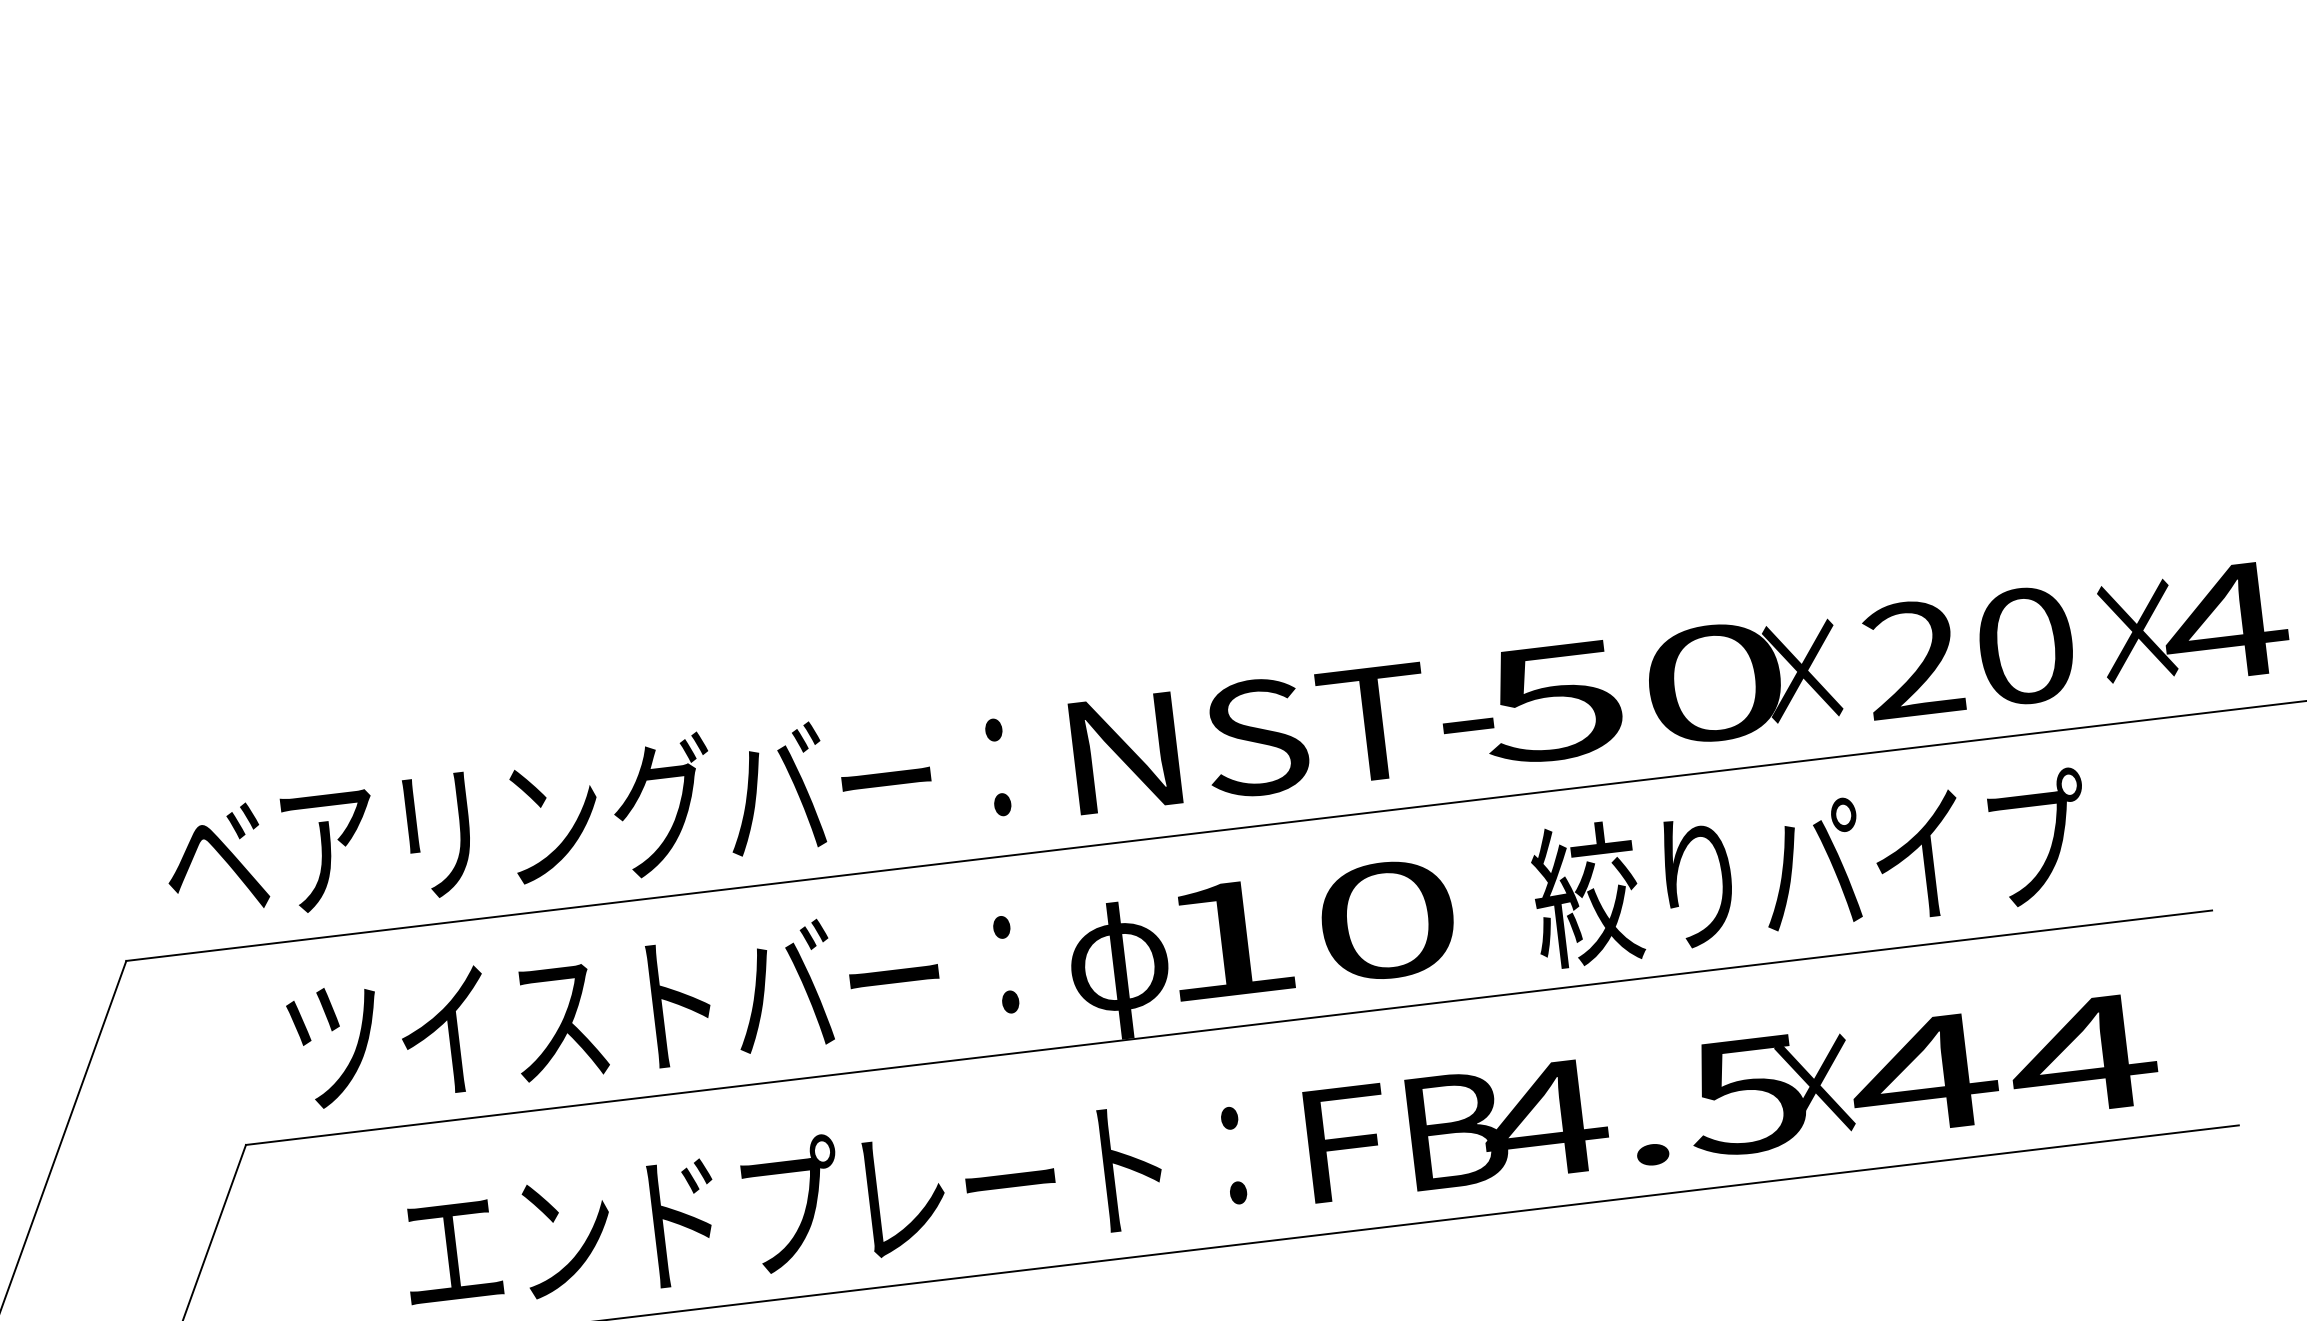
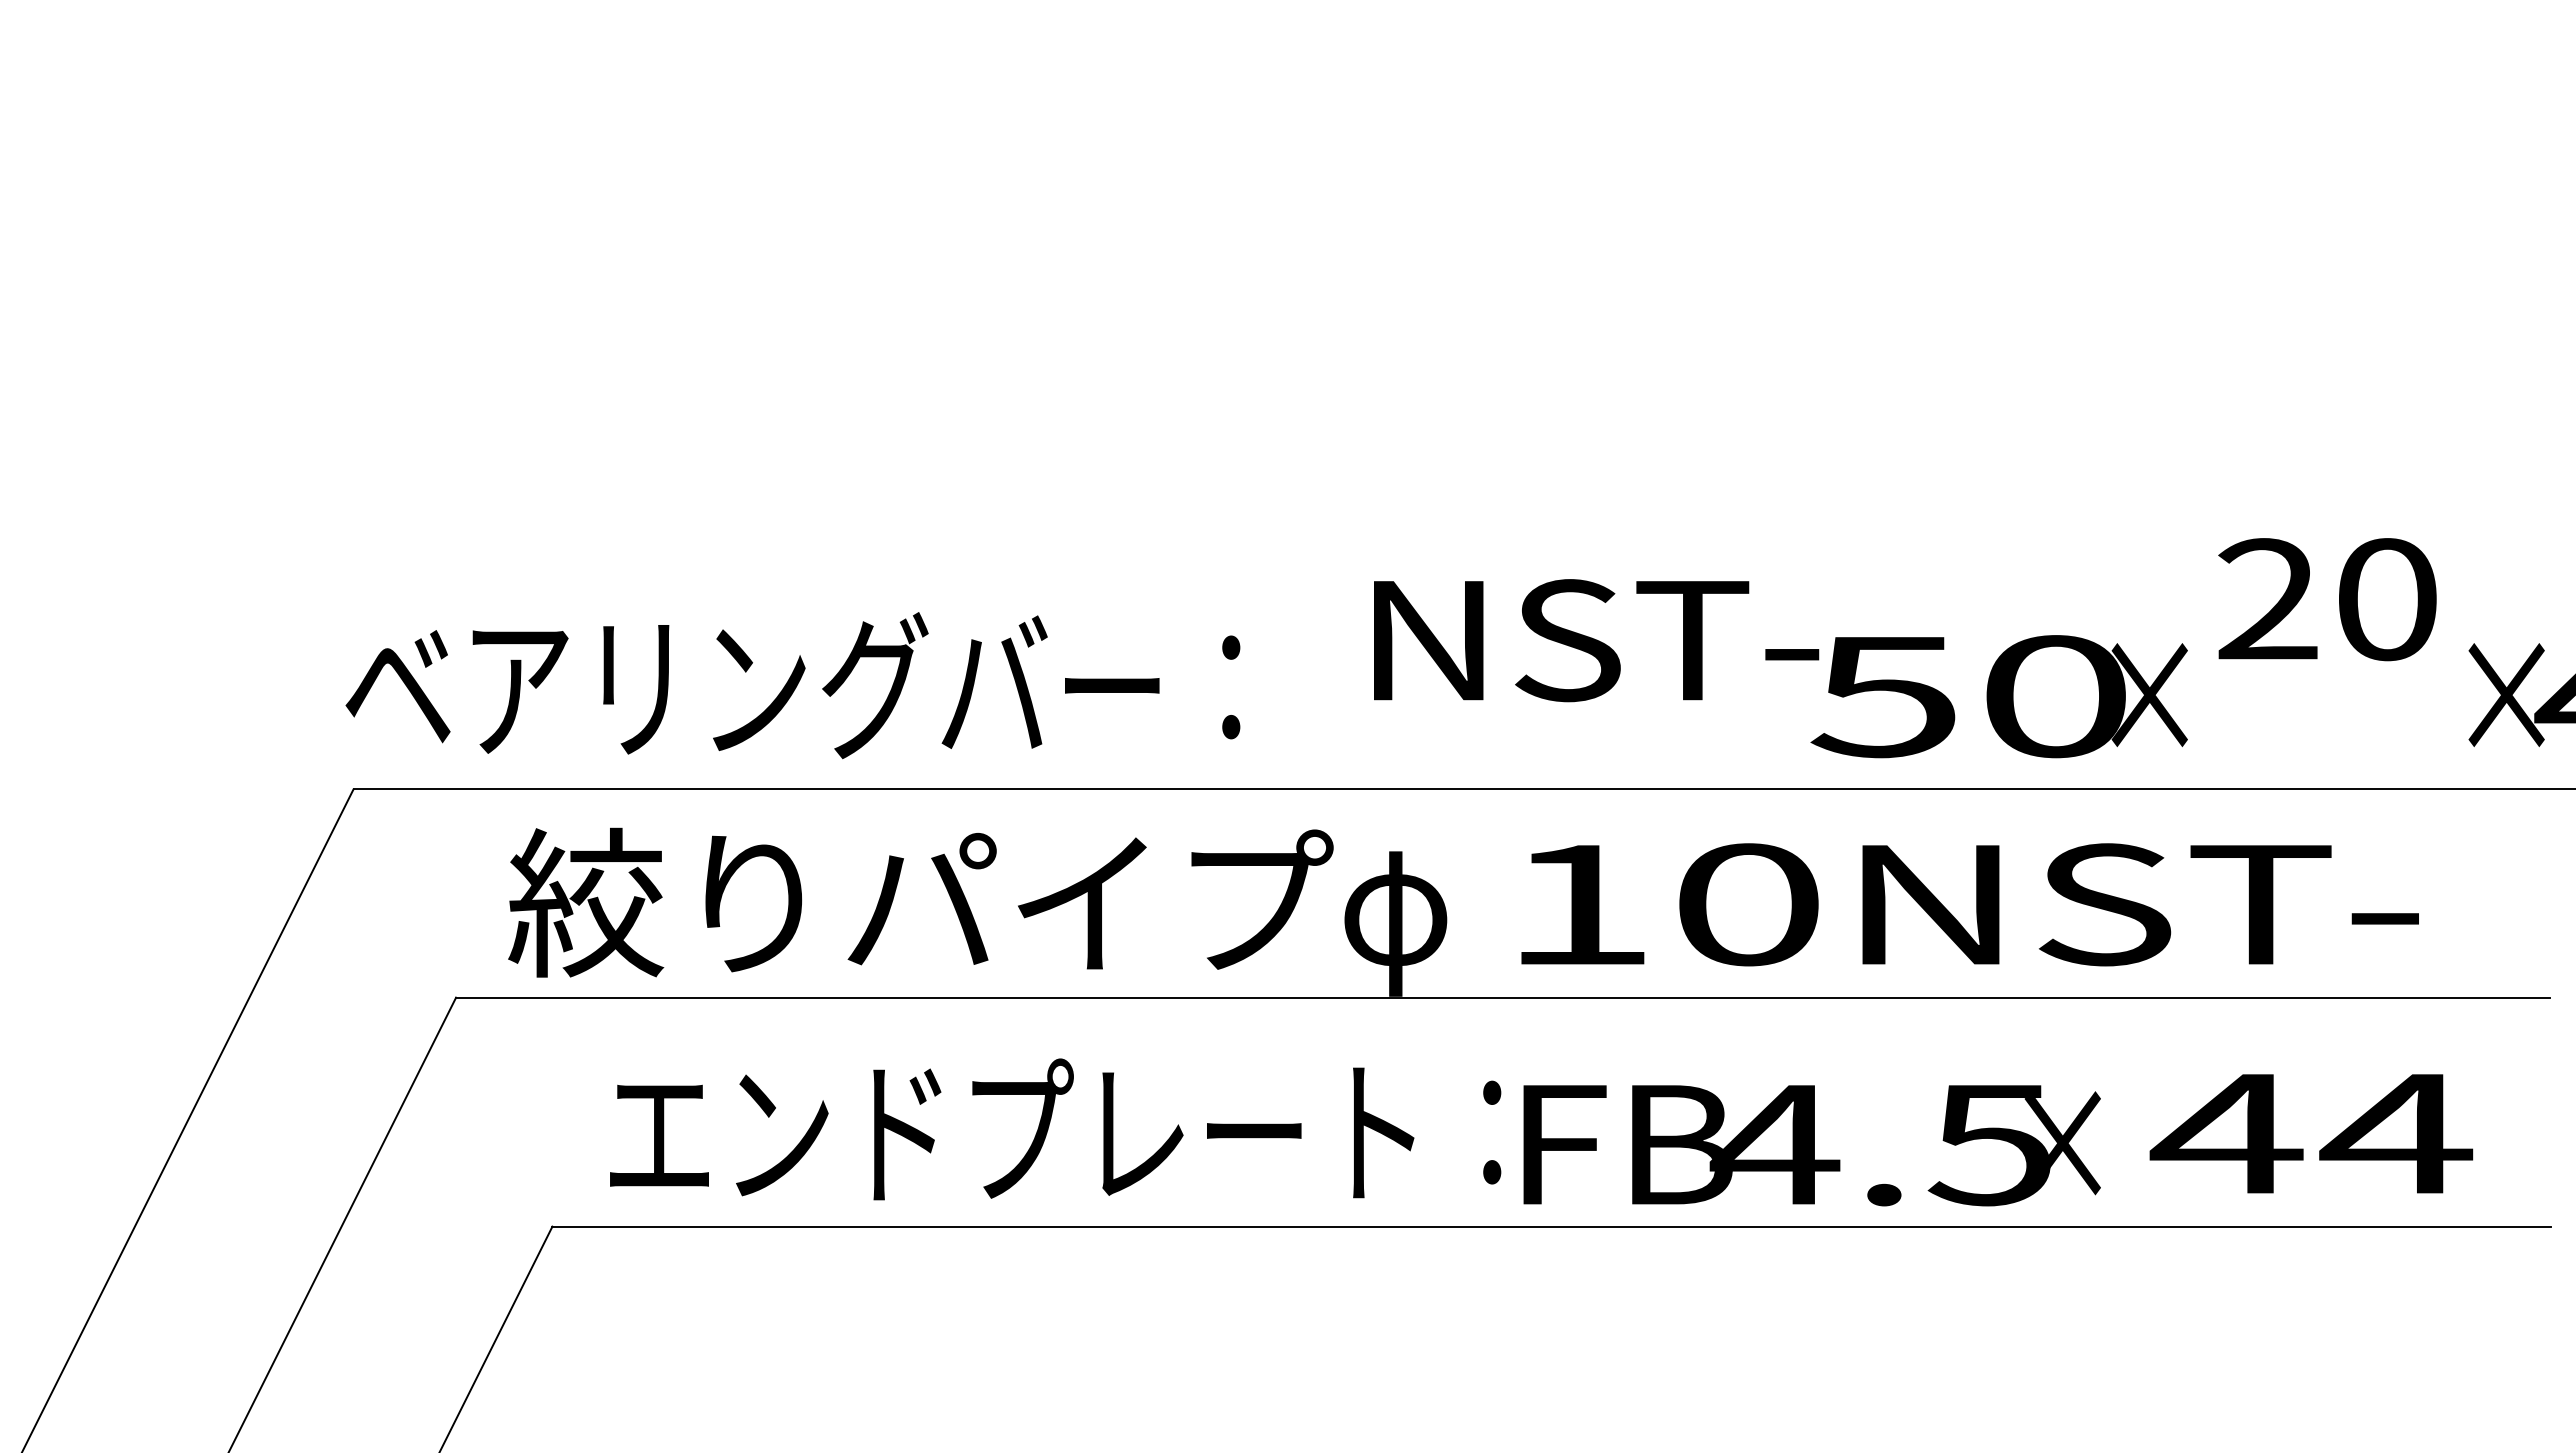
text: (1969, 652) -> (2327, 599), moved
text: (1283, 734) -> (1596, 640), moved
text: (586, 814) -> (792, 685), moved
text: (1810, 867) -> (2133, 902), 絞りパイプ -> NST-
text: (1313, 929) -> (1669, 904), moved
text: (671, 1003) -> (920, 902), ツイストバー： -> 絞りパイプ
text: (1579, 1116) -> (1811, 1145), moved

